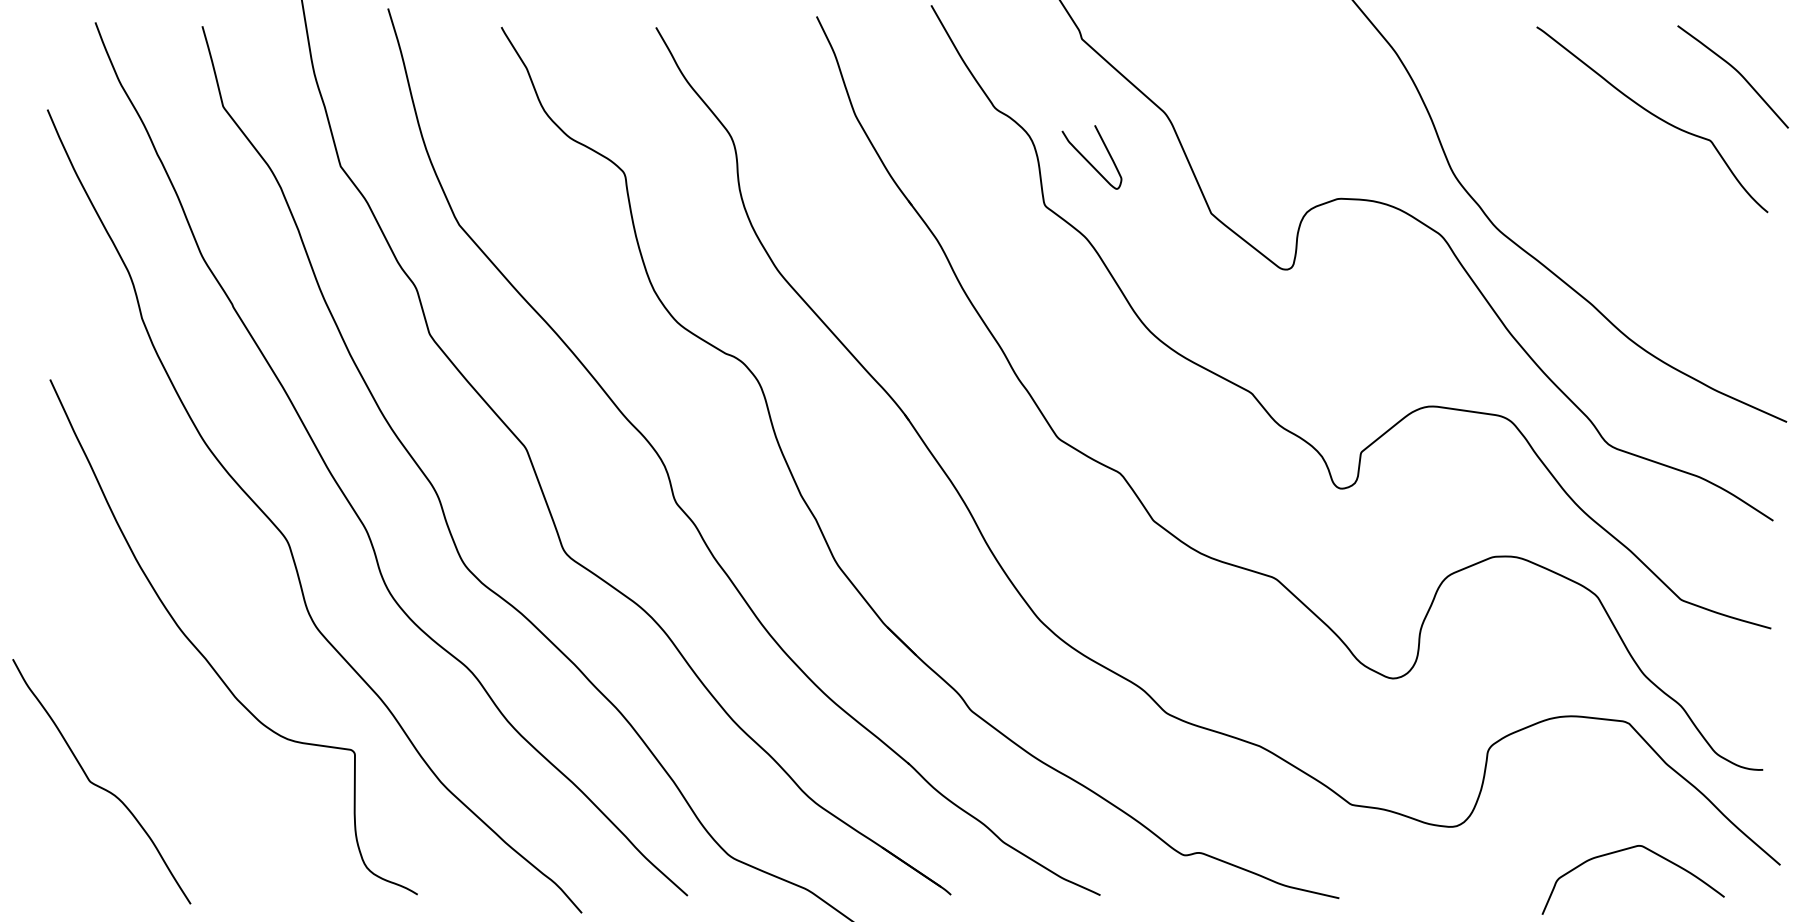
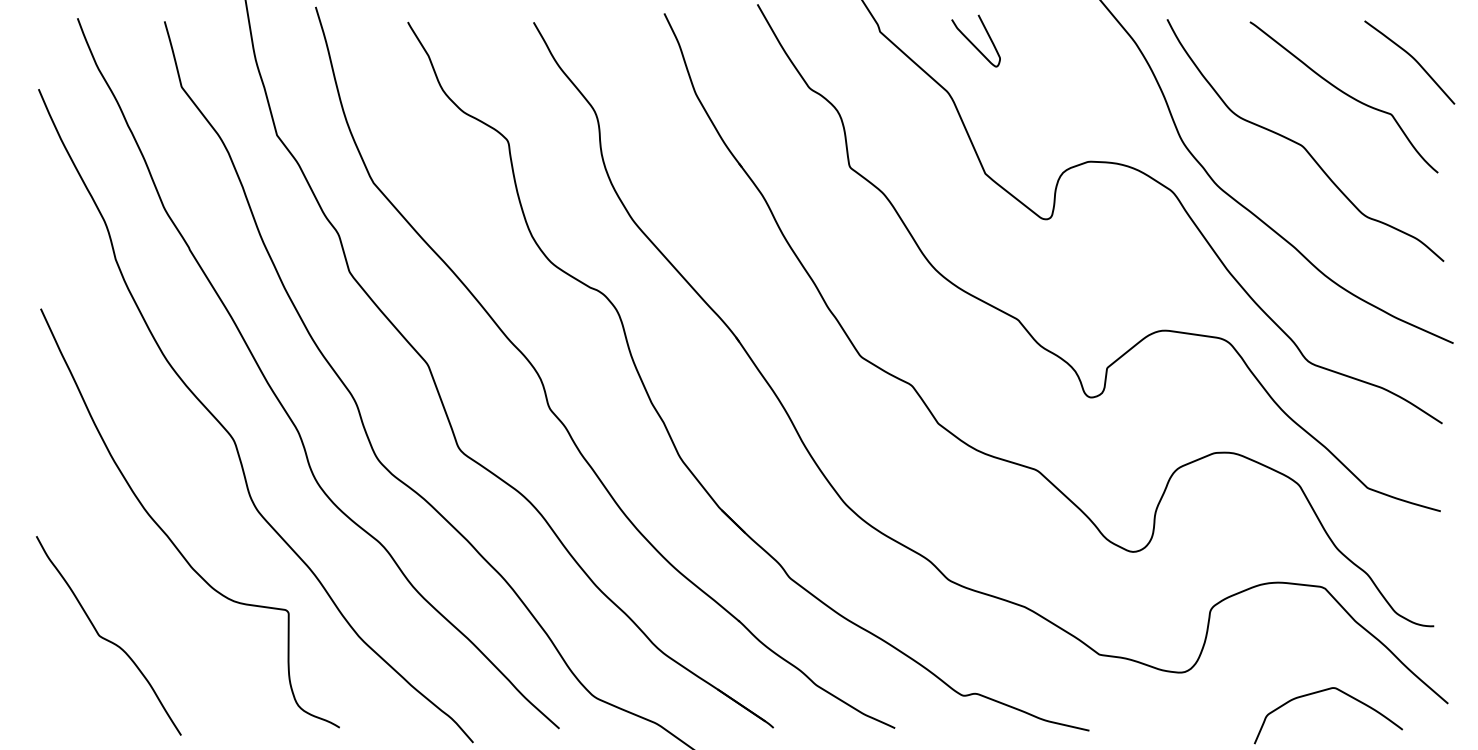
curve: (1088, 160) -> (973, 43), moved
curve: (1601, 178) -> (1302, 145), added
curve: (99, 785) -> (106, 638), moved

